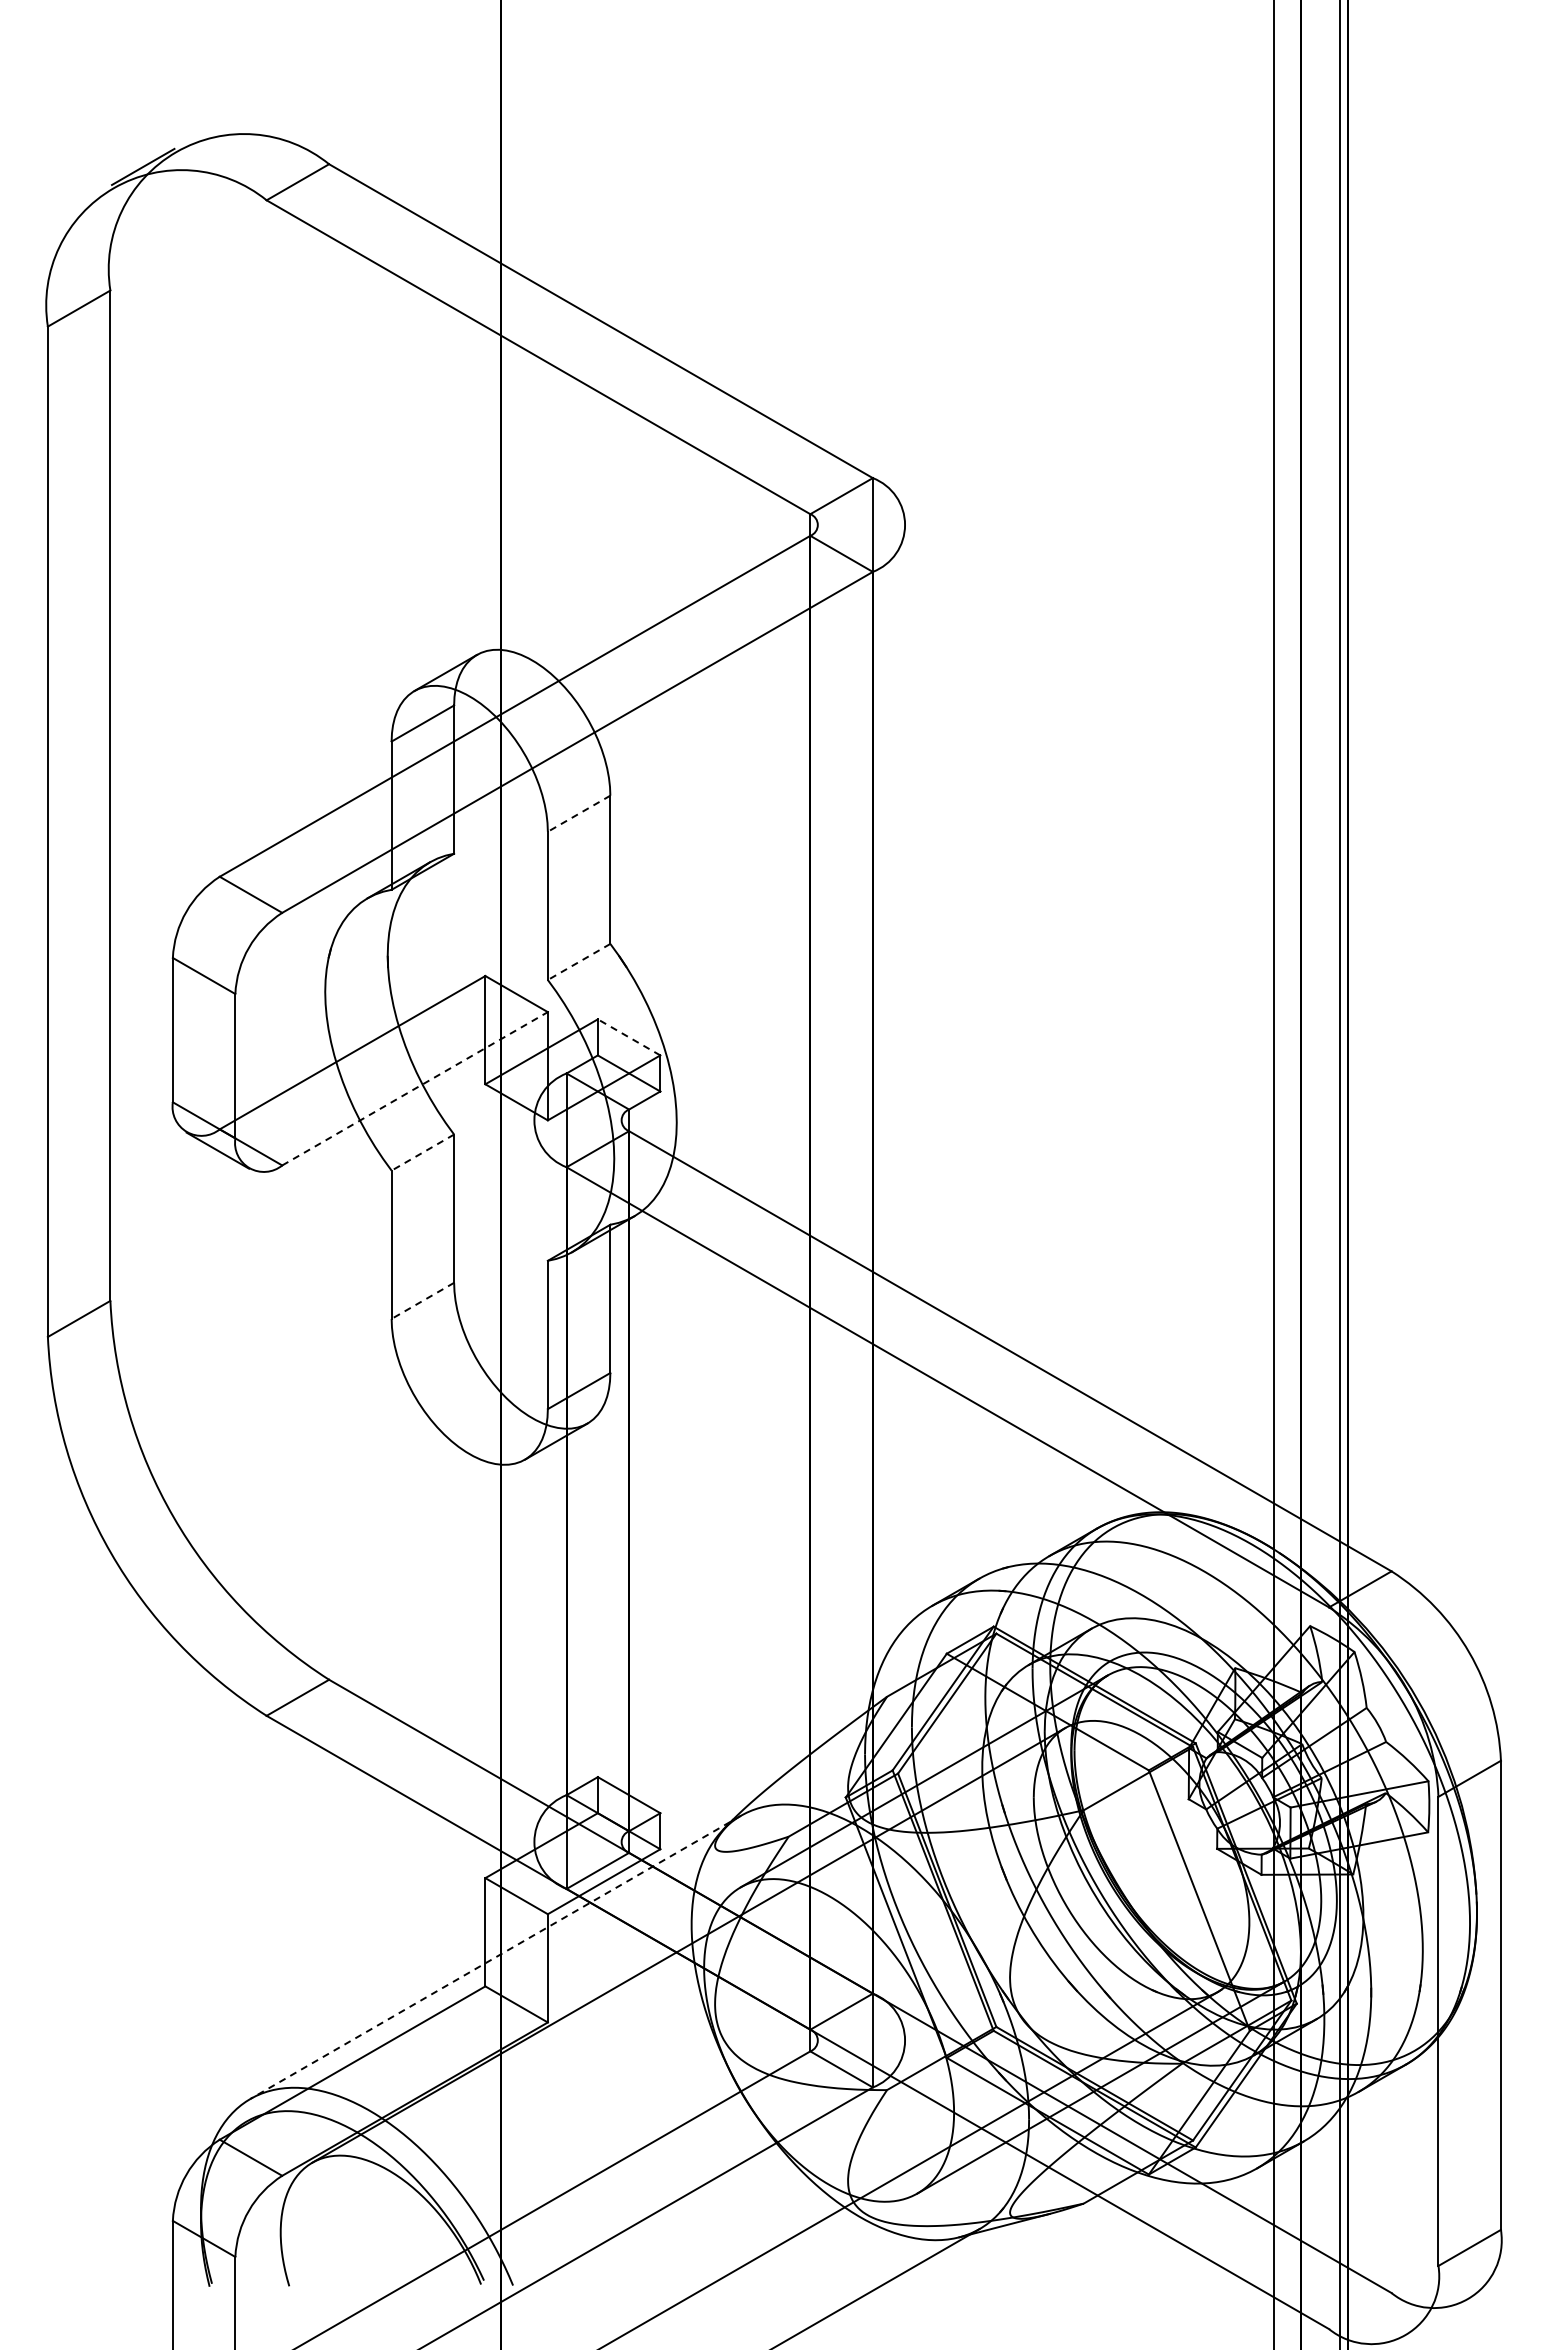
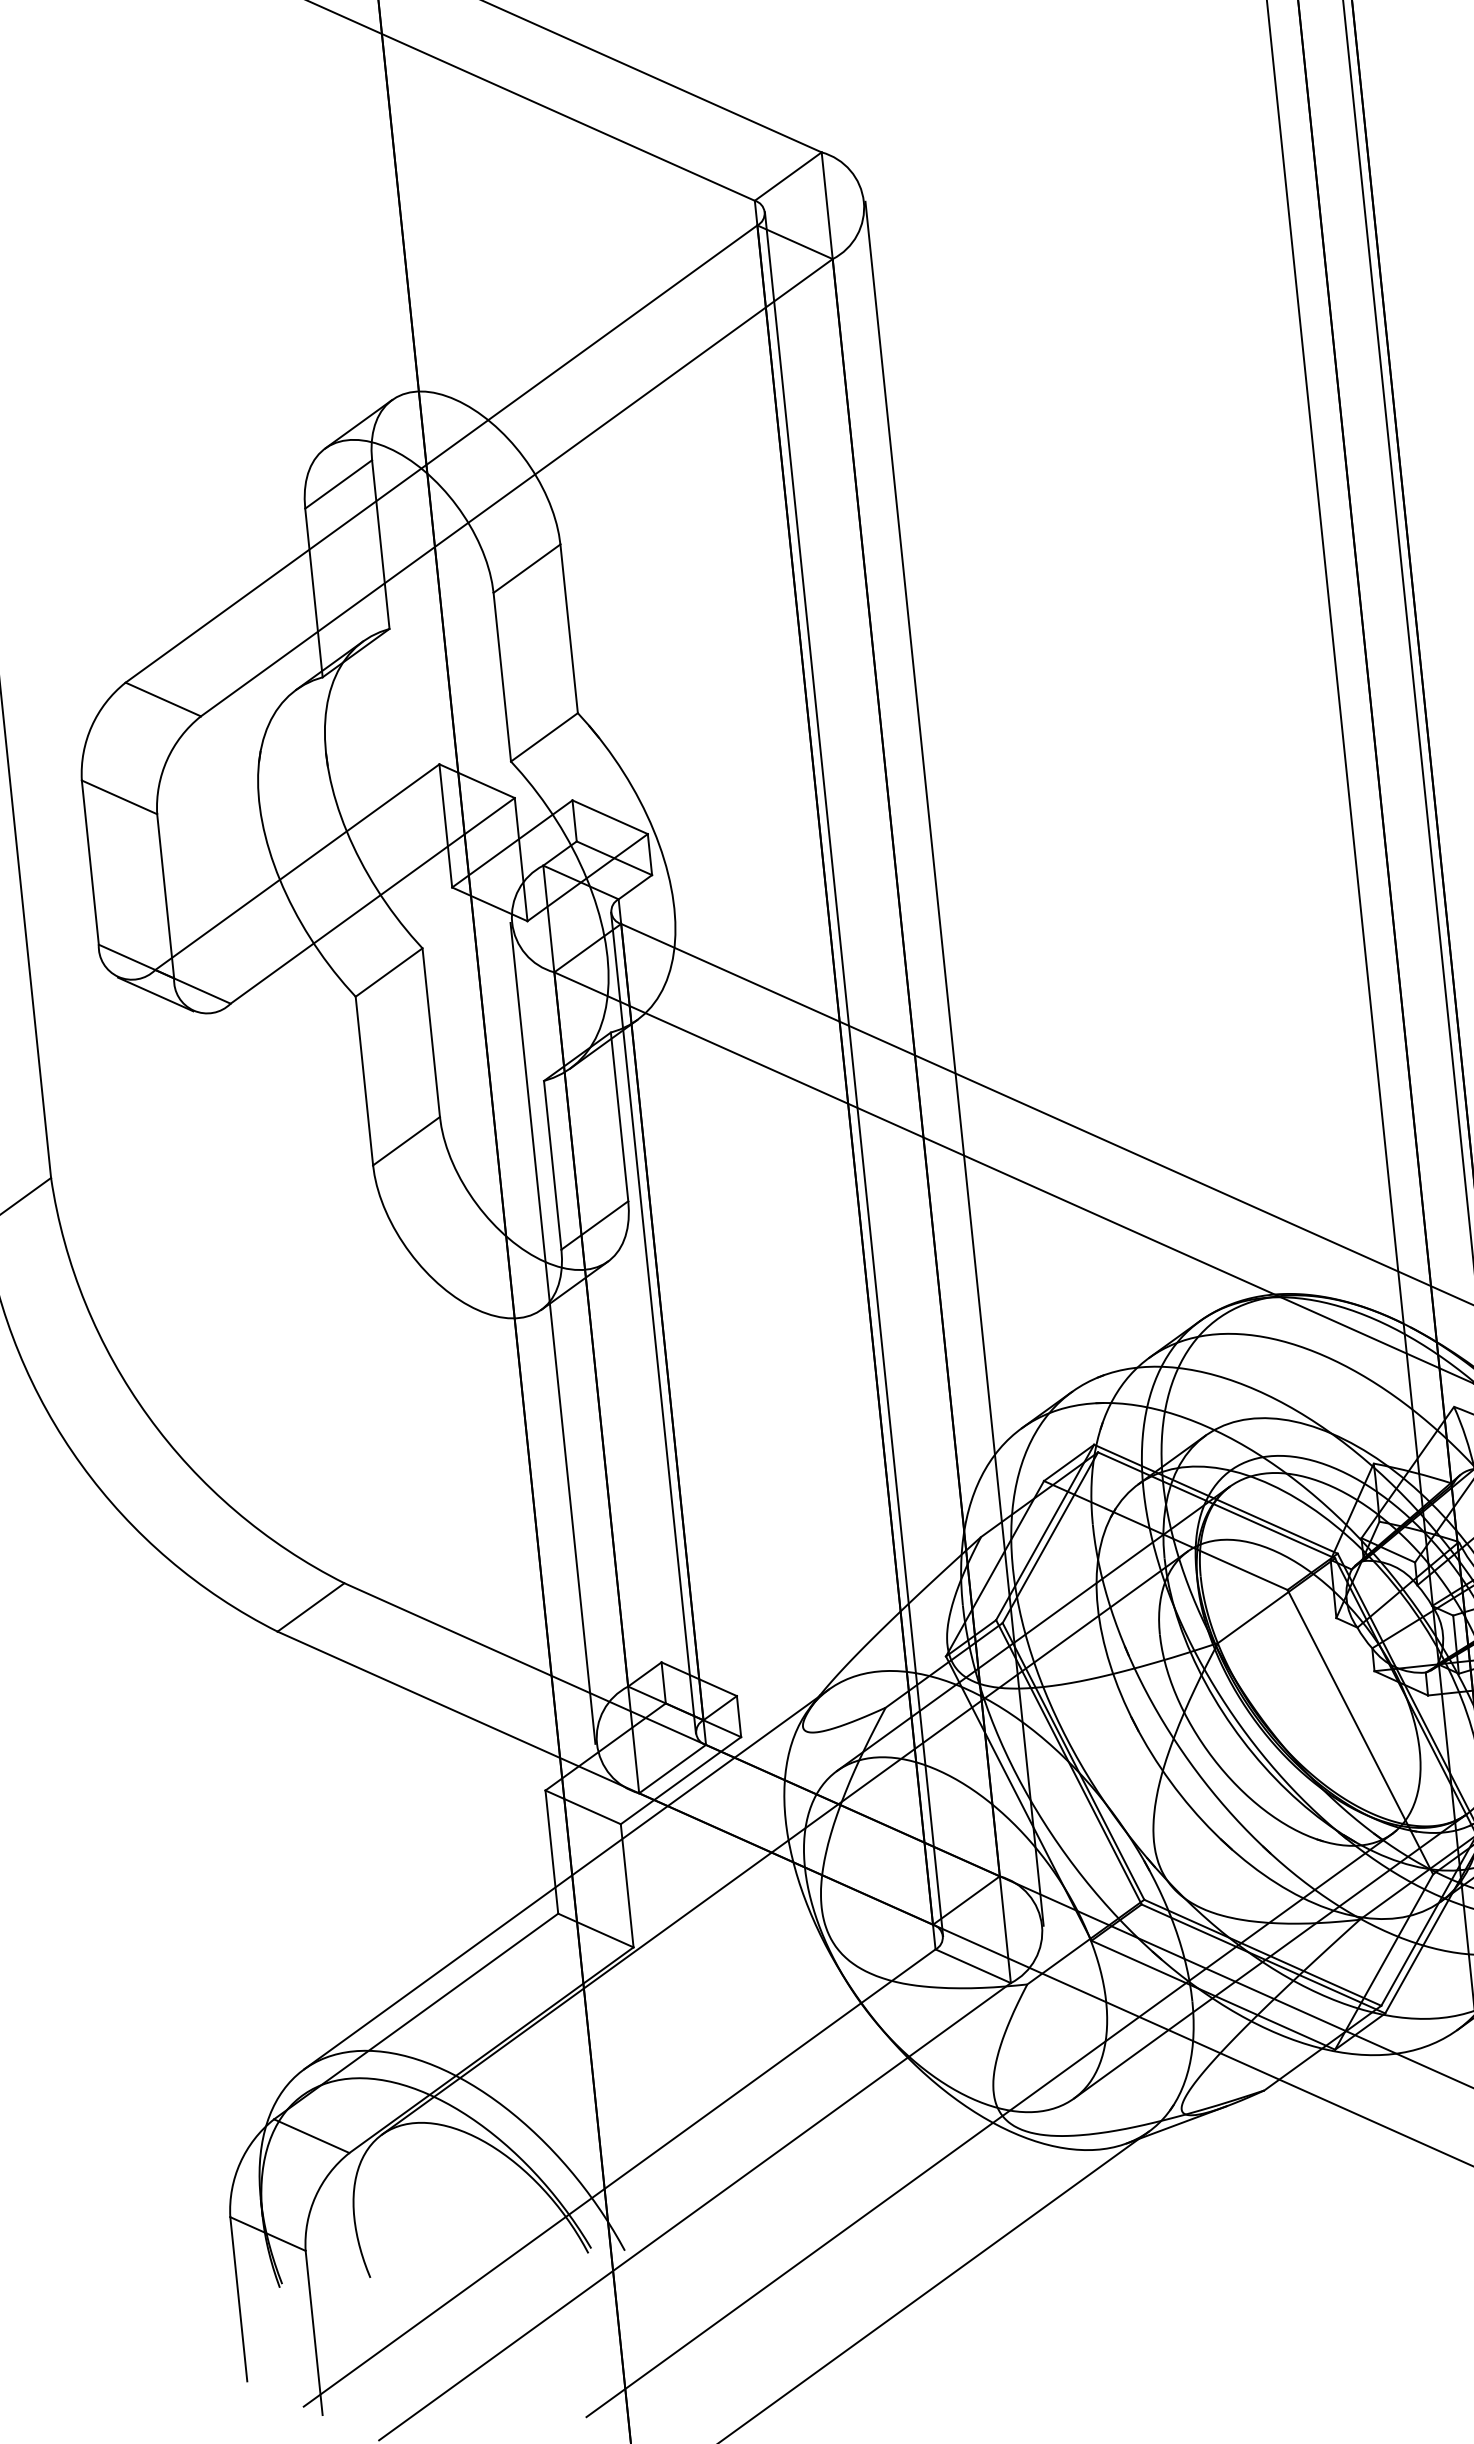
line: (578, 813) -> (526, 568), dashed -> solid
line: (578, 962) -> (543, 738), dashed -> solid
line: (628, 1037) -> (609, 817), dashed -> solid
line: (415, 1088) -> (373, 900), dashed -> solid
line: (422, 1152) -> (388, 972), dashed -> solid
line: (818, 1282) -> (854, 1073), added
line: (906, 1282) -> (954, 1063), added
line: (422, 1301) -> (406, 1141), dashed -> solid
line: (532, 1481) -> (552, 1333), added
line: (621, 1481) -> (653, 1323), added
line: (495, 1957) -> (566, 1879), dashed -> solid

